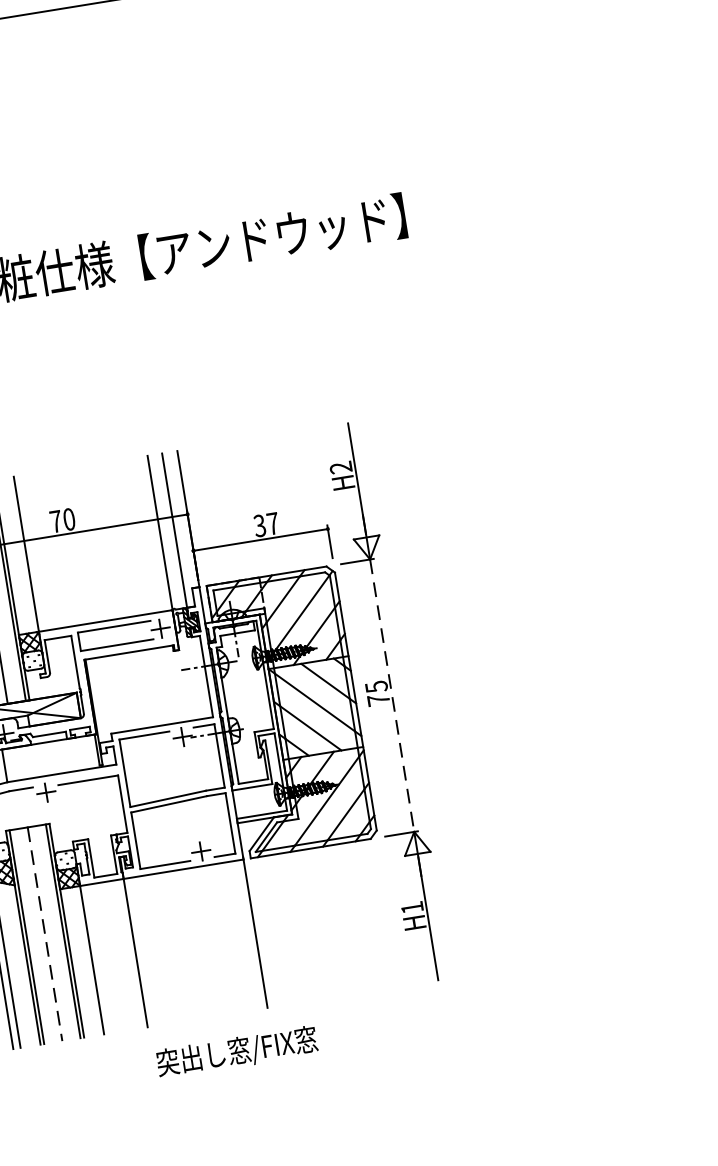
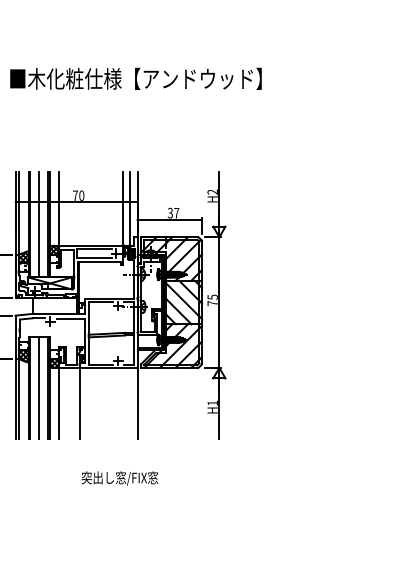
line: (392, 697) -> (219, 303), dashed -> solid
line: (46, 935) -> (39, 388), dashed -> solid
text: (236, 1052) -> (119, 478), moved

